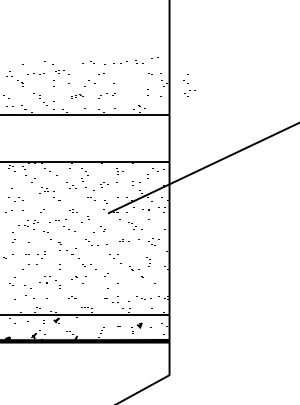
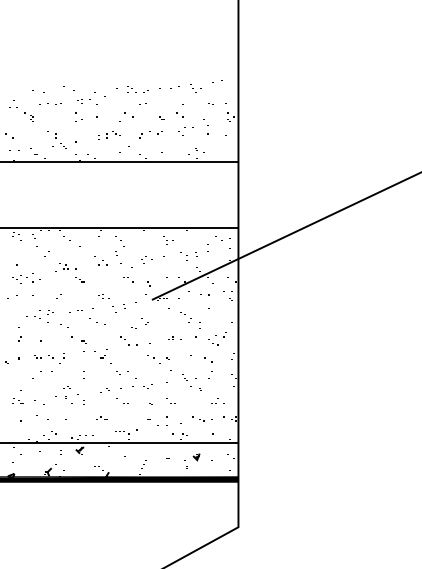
part: (189, 85) -> (184, 120), moved
part: (77, 96) -> (109, 135), size x1.43
part: (148, 261) -> (208, 367), size x1.67

